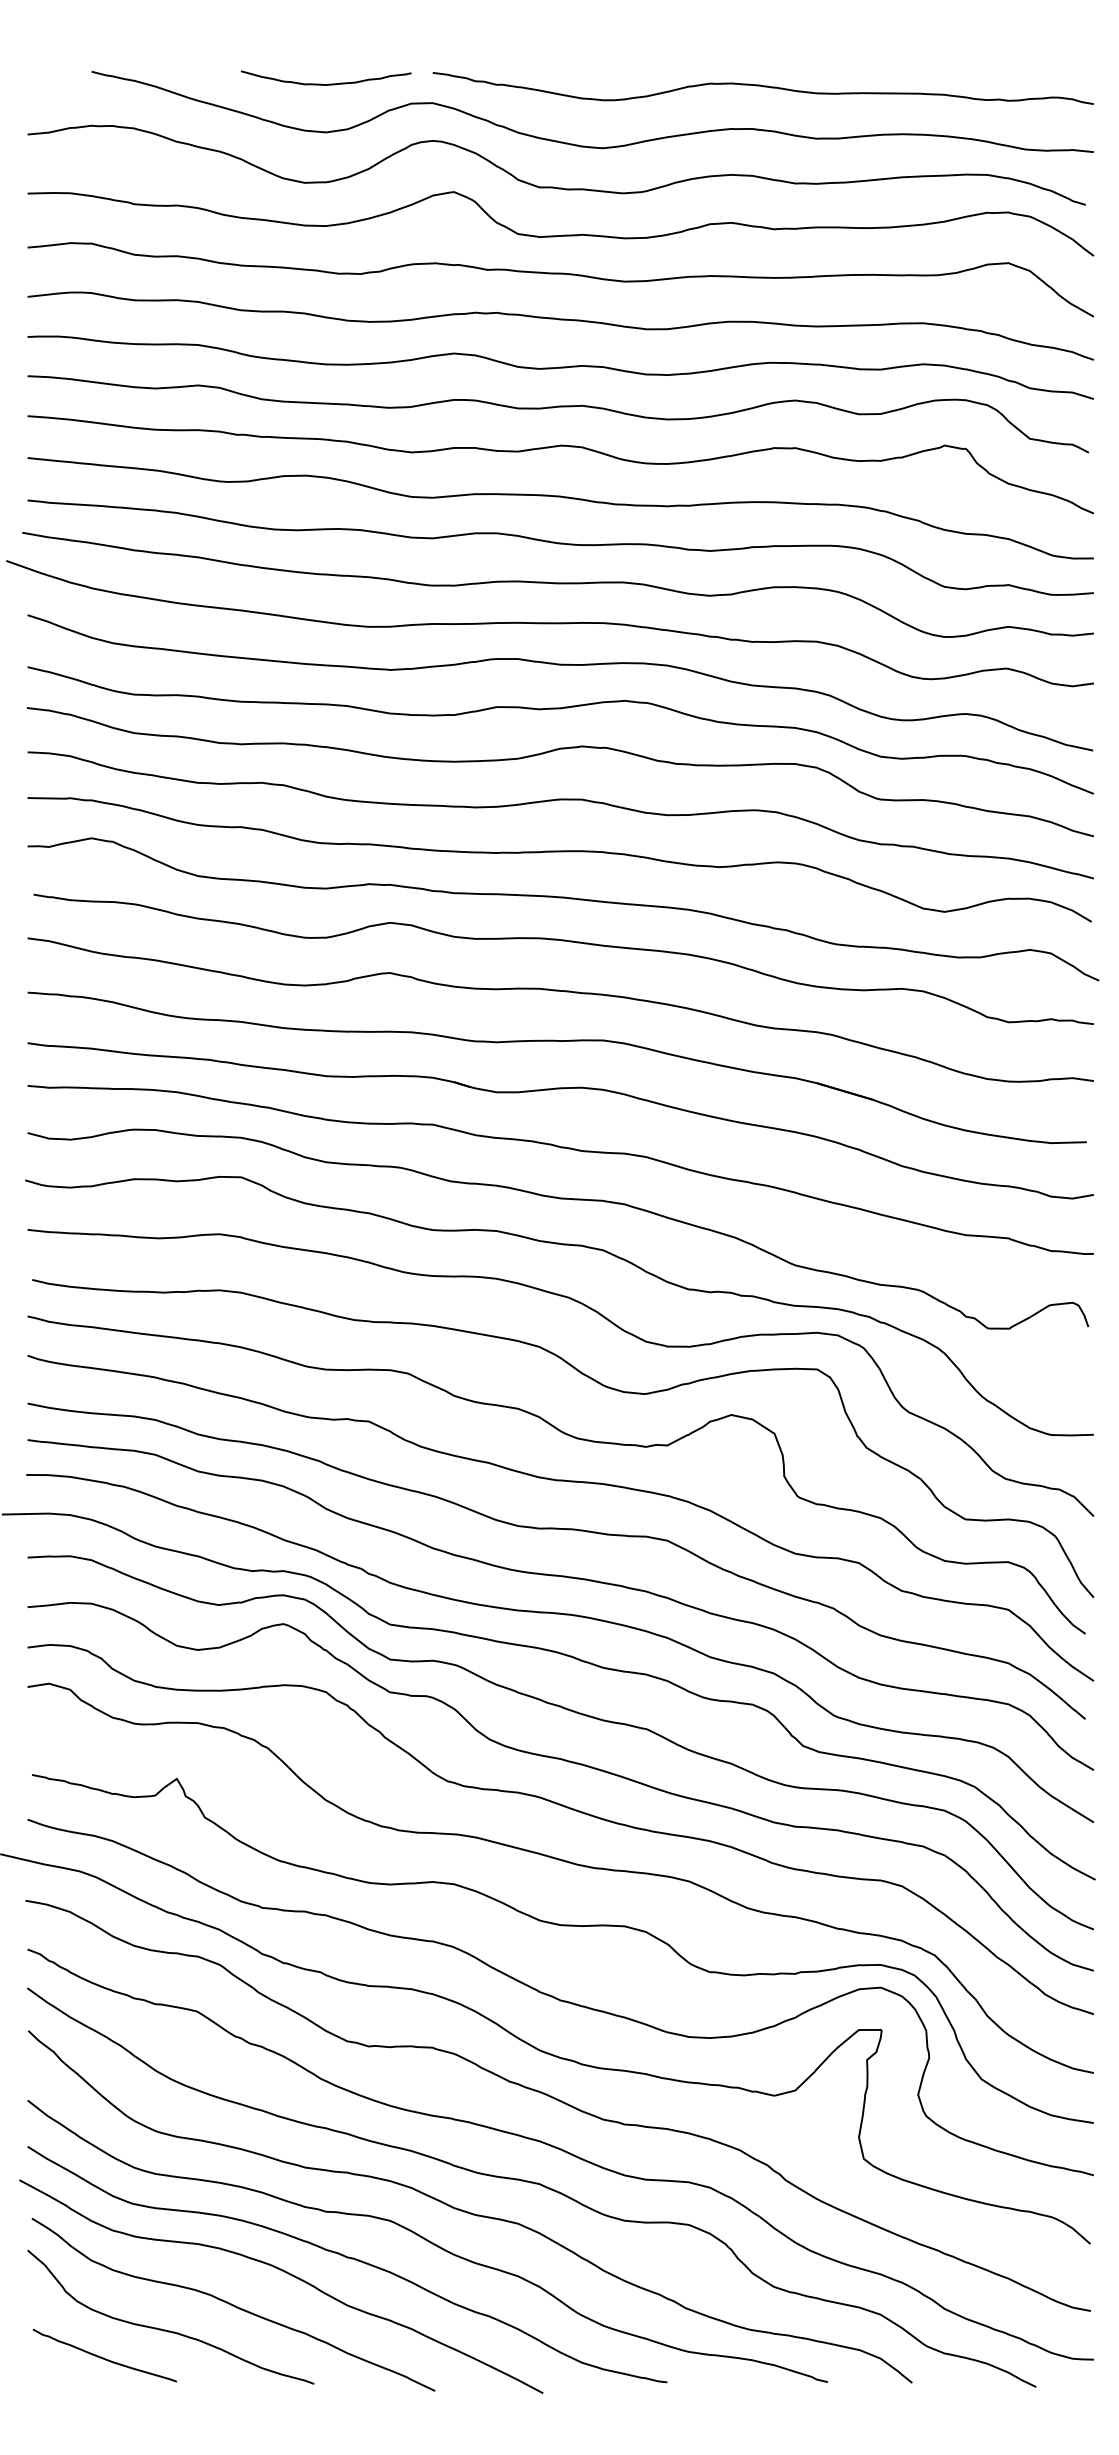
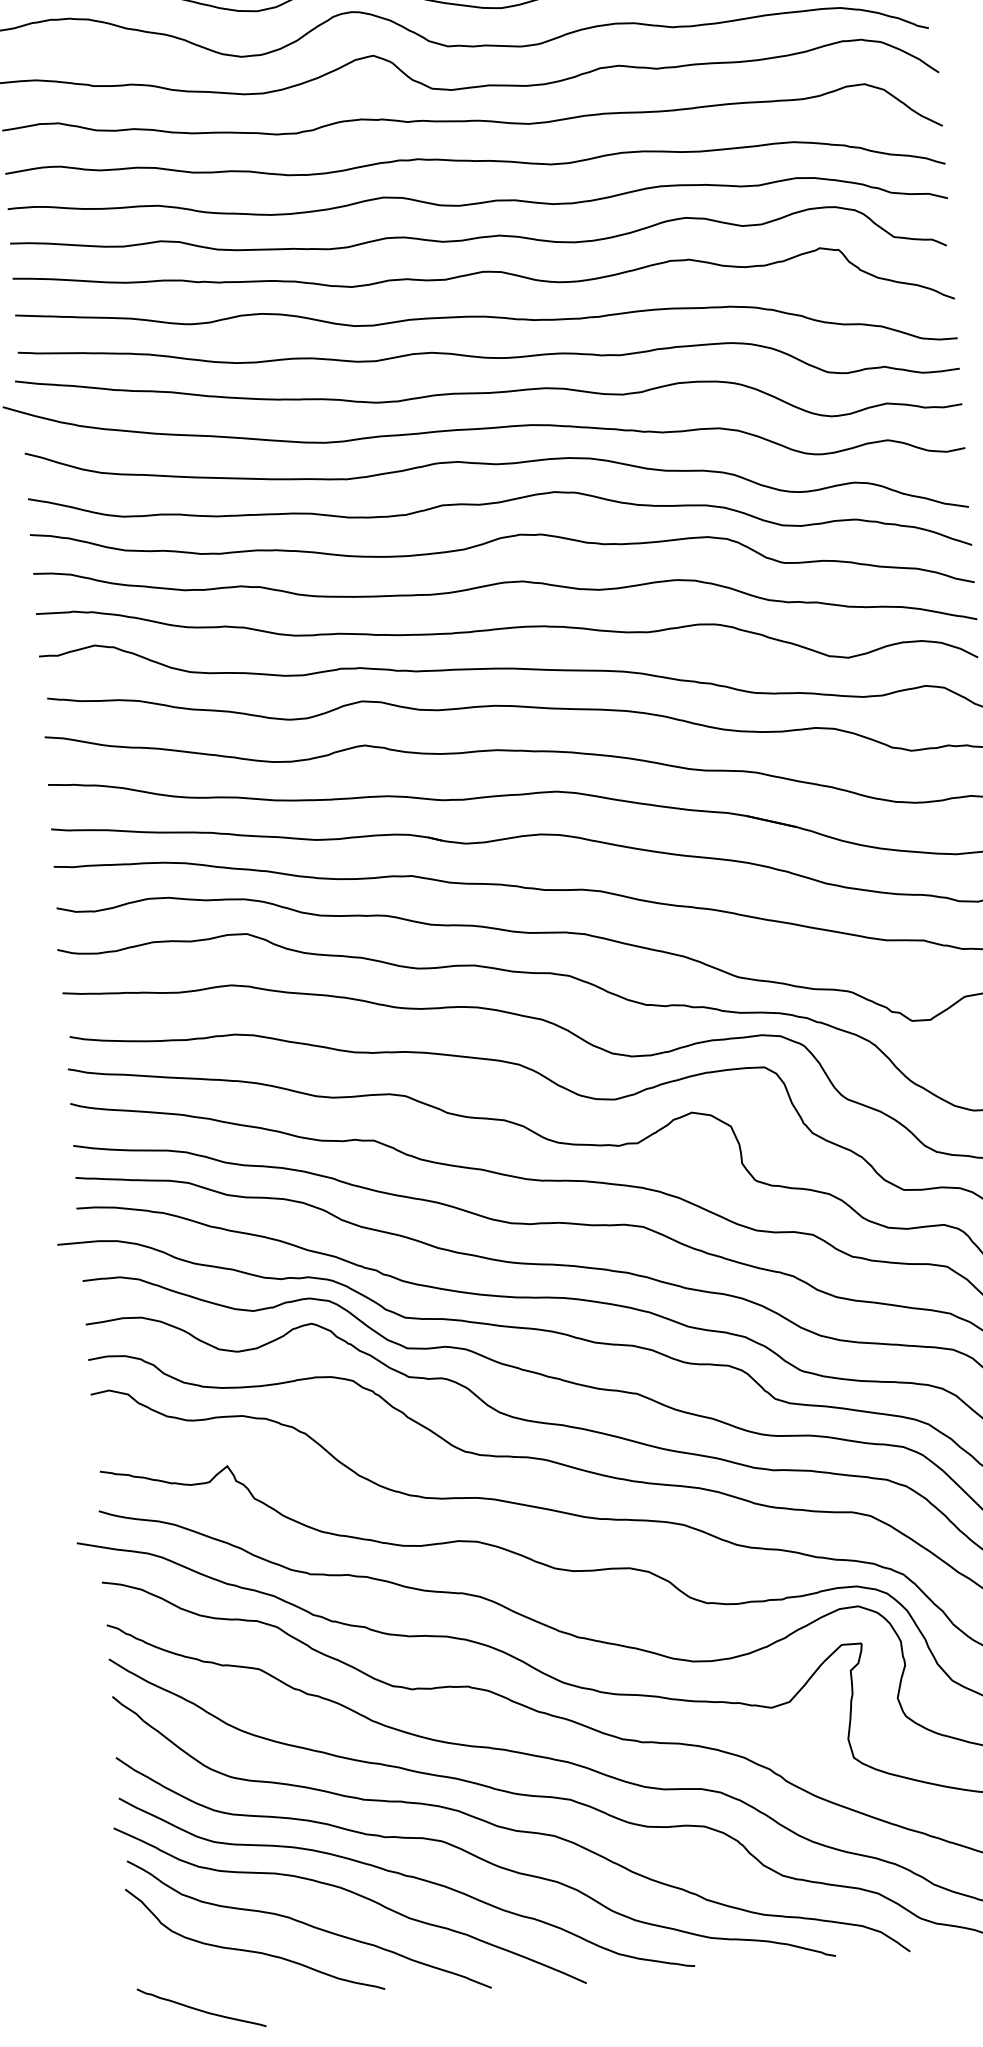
curve: (103, 2357) -> (200, 2009), moved

